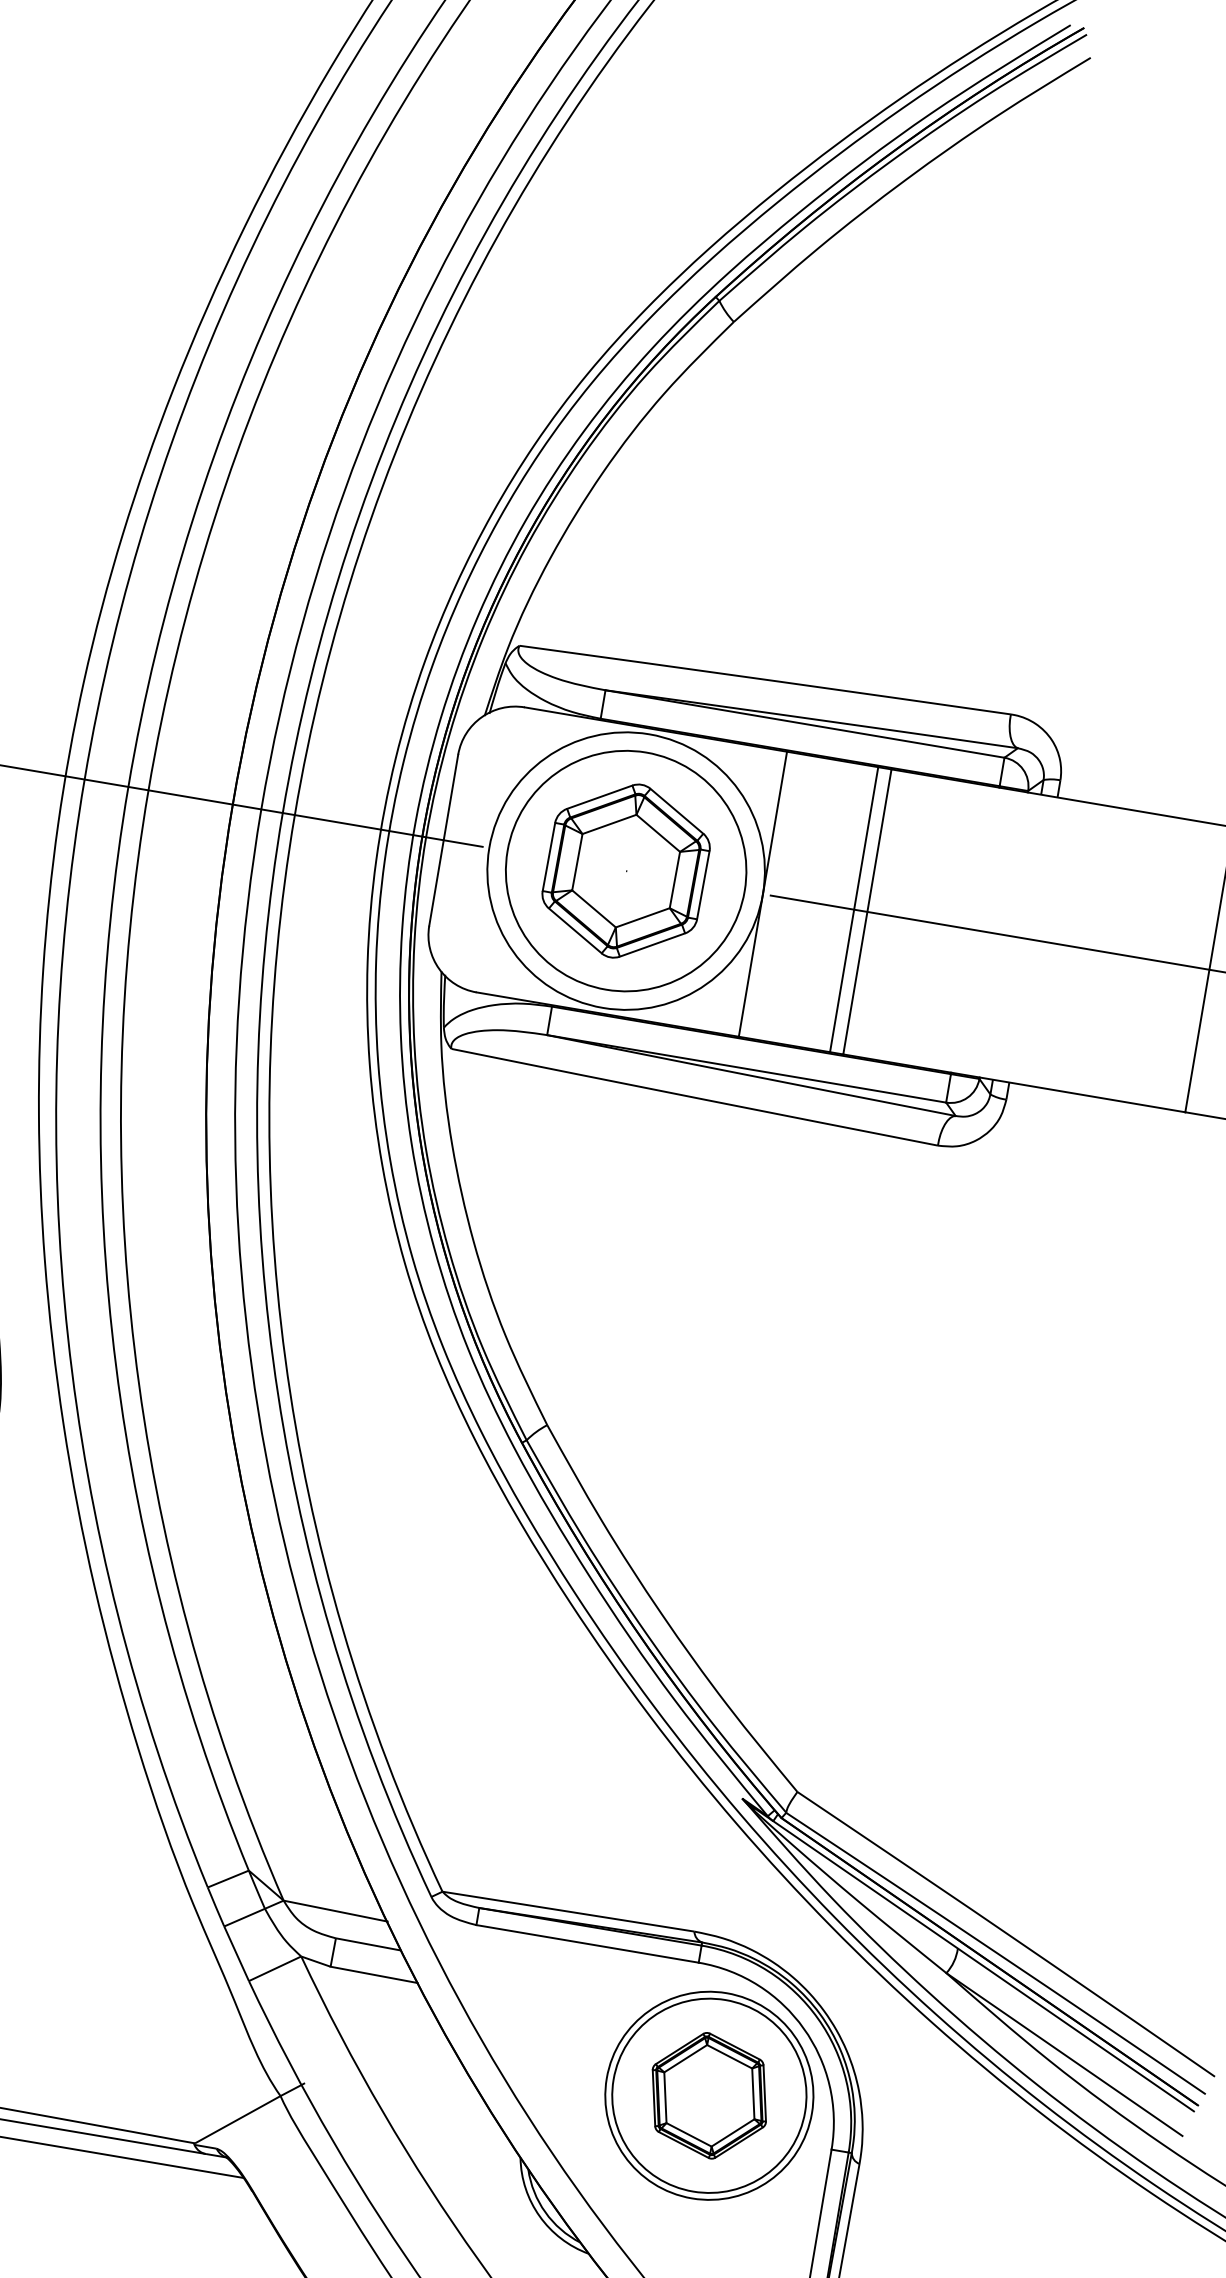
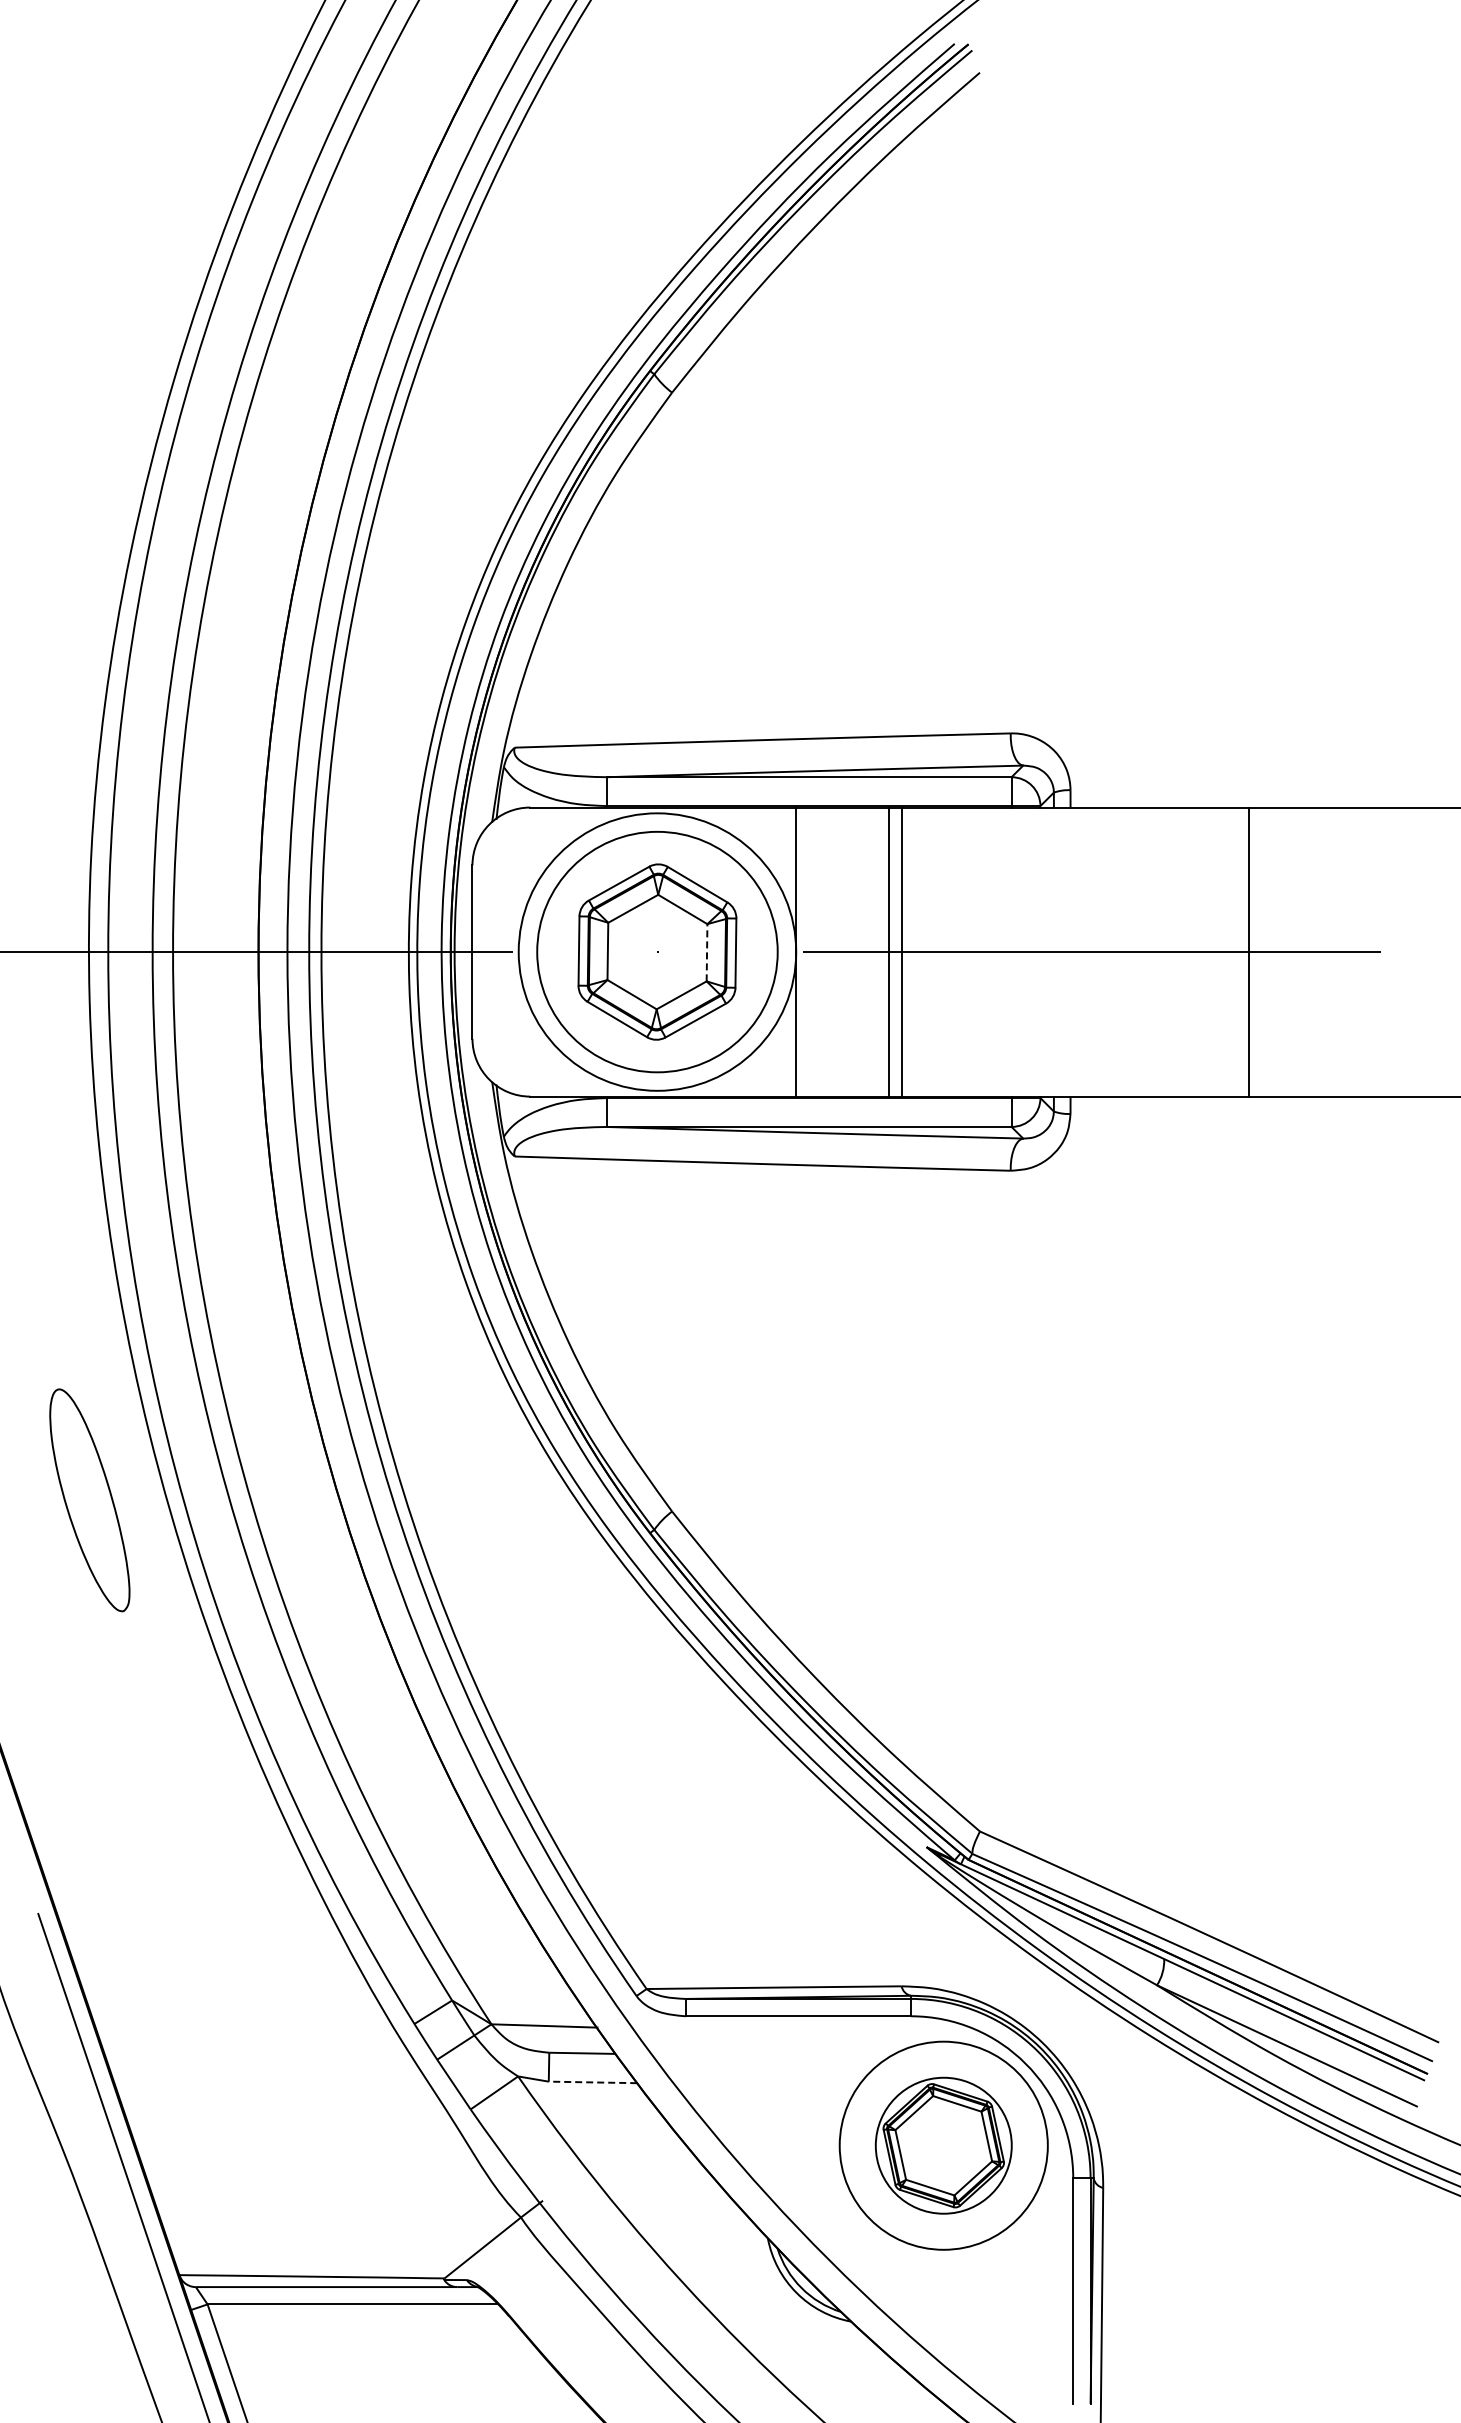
line: (675, 879) -> (707, 952), solid -> dashed
line: (373, 1974) -> (592, 2082), solid -> dashed
circle: (709, 2095) -> (943, 2145), size x0.7

